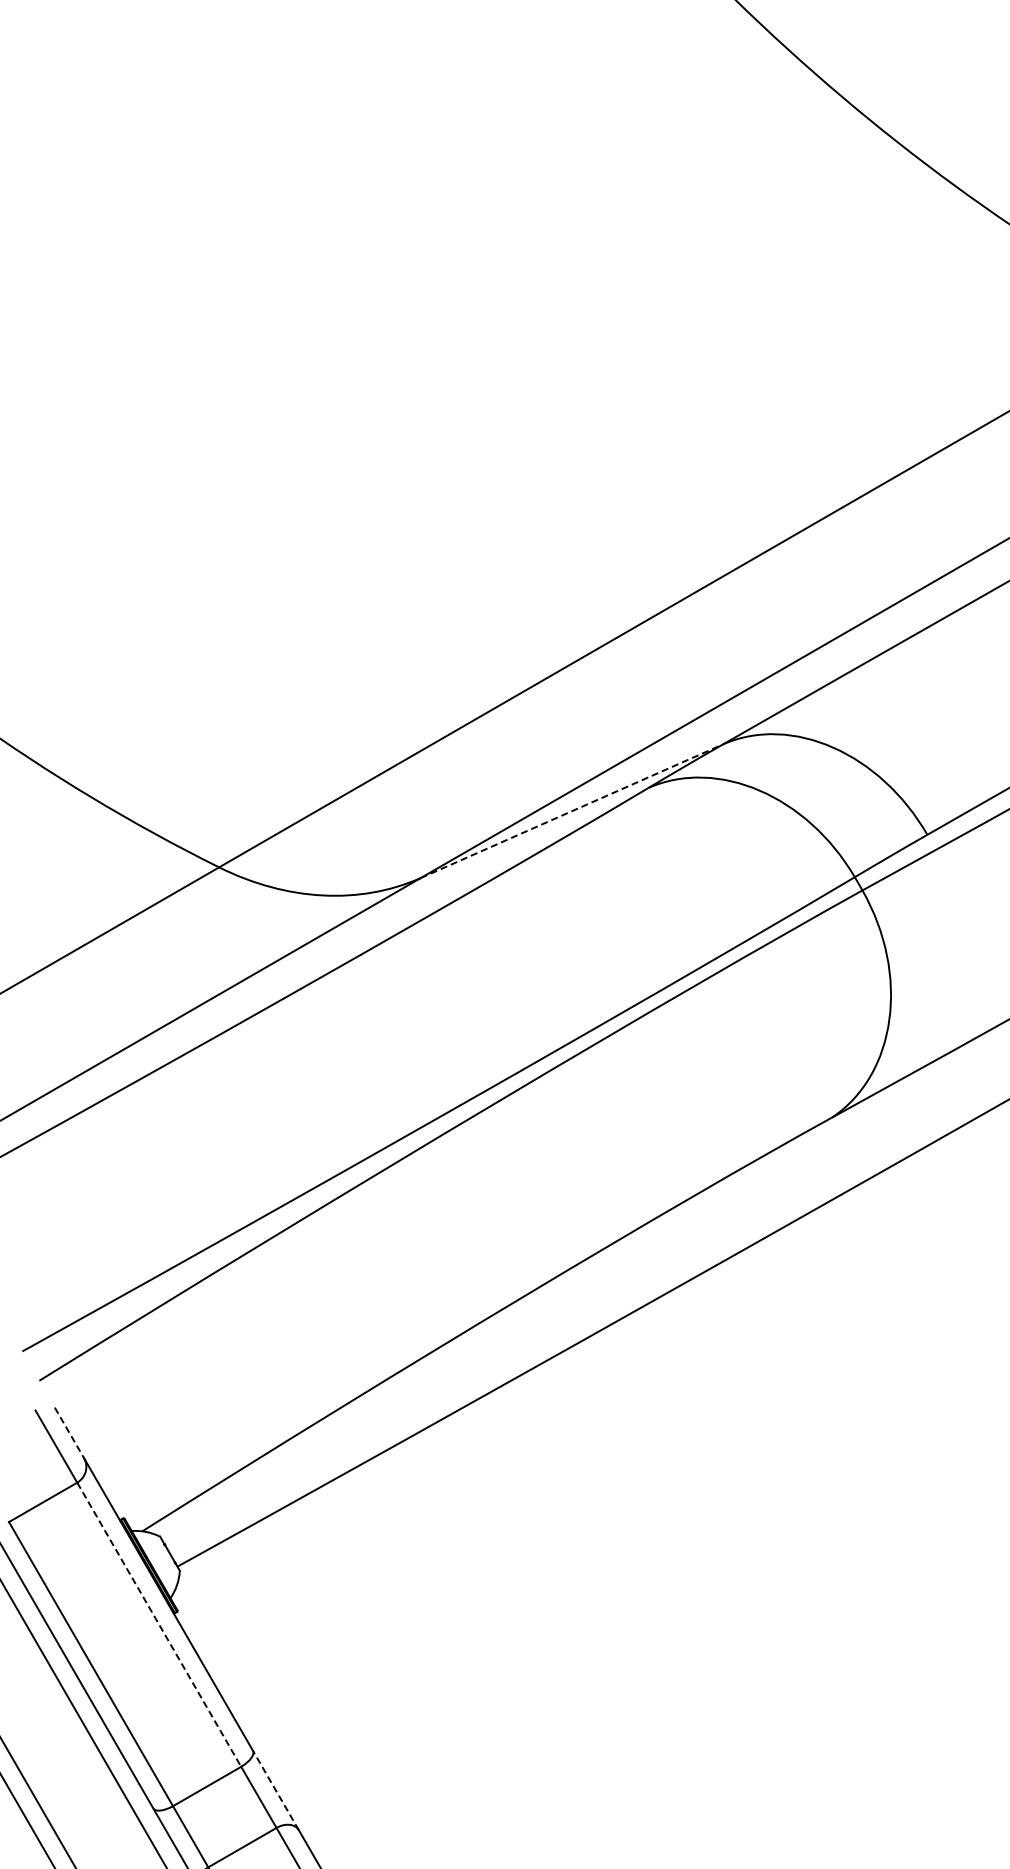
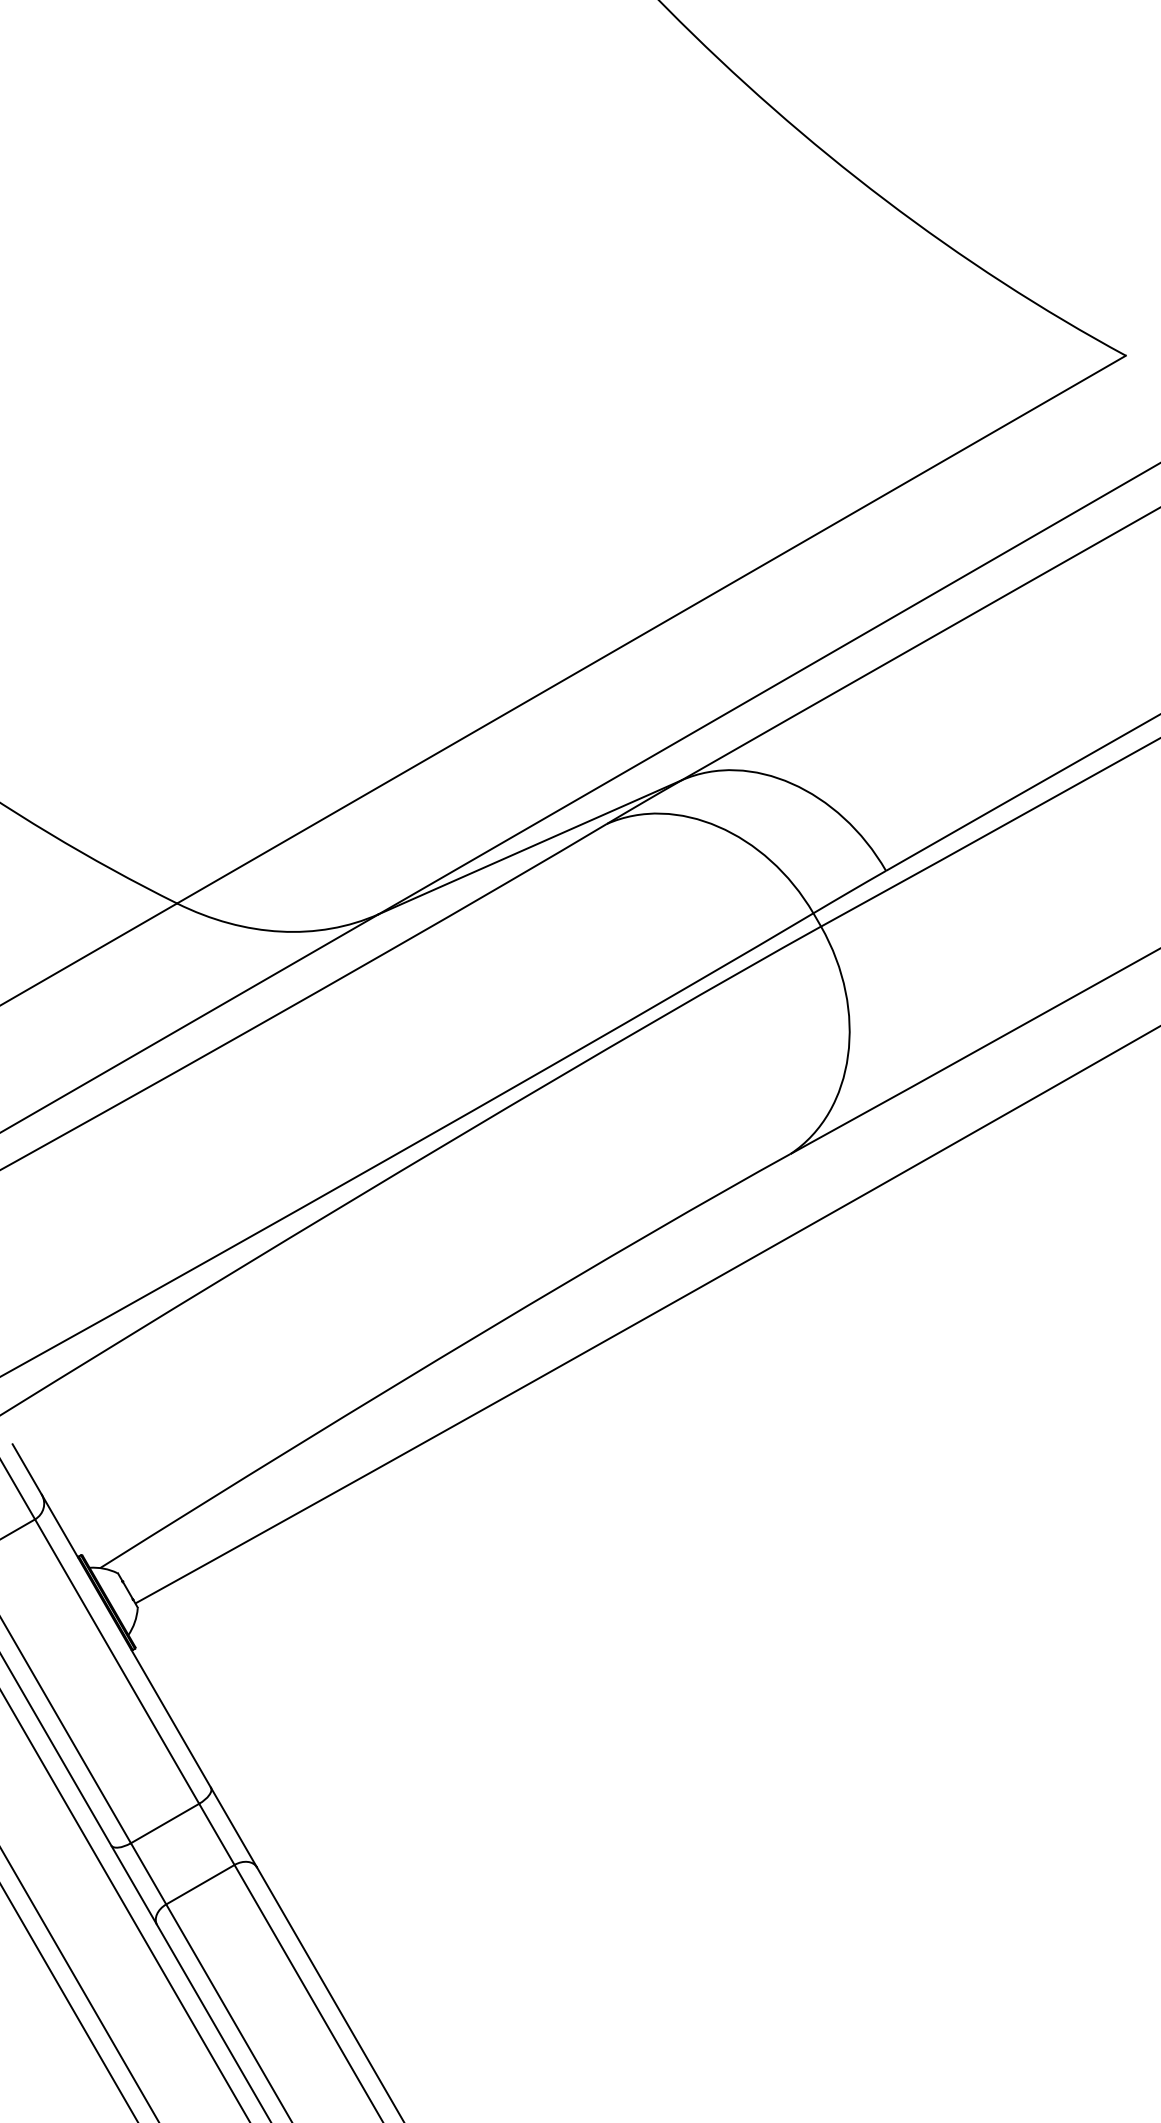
line: (572, 811) -> (530, 847), dashed -> solid
line: (69, 1432) -> (27, 1469), dashed -> solid
line: (159, 1625) -> (117, 1662), dashed -> solid
line: (275, 1790) -> (233, 1827), dashed -> solid

